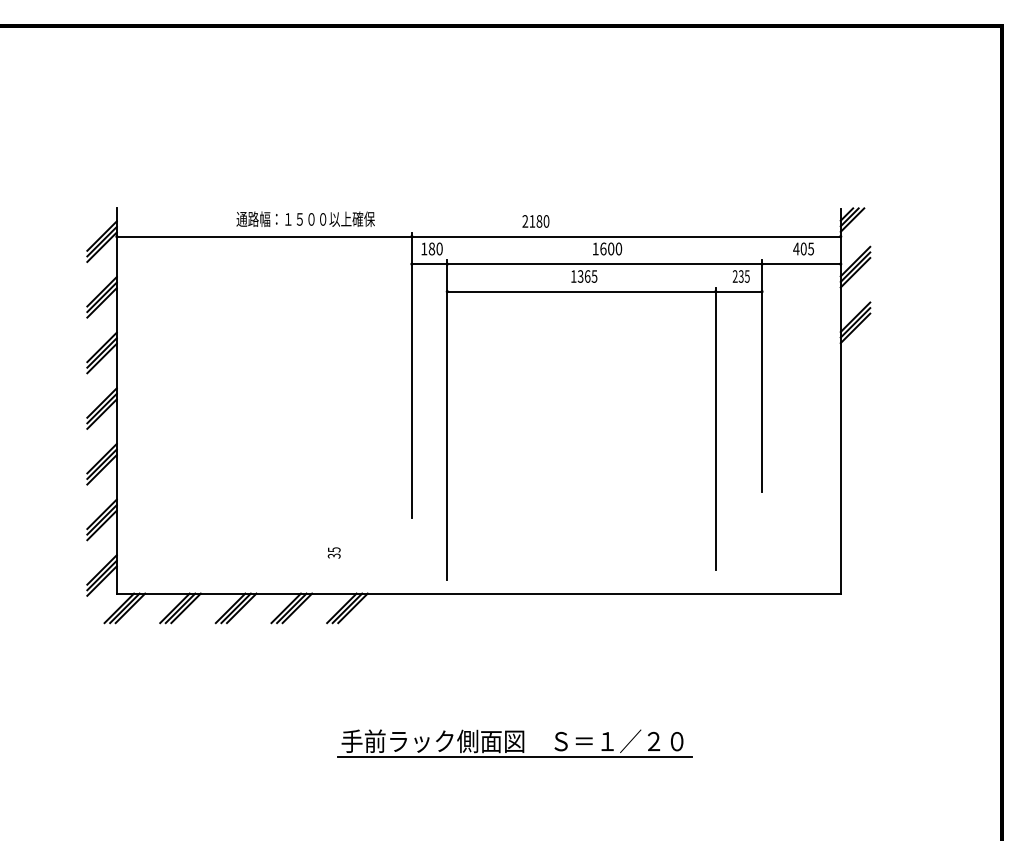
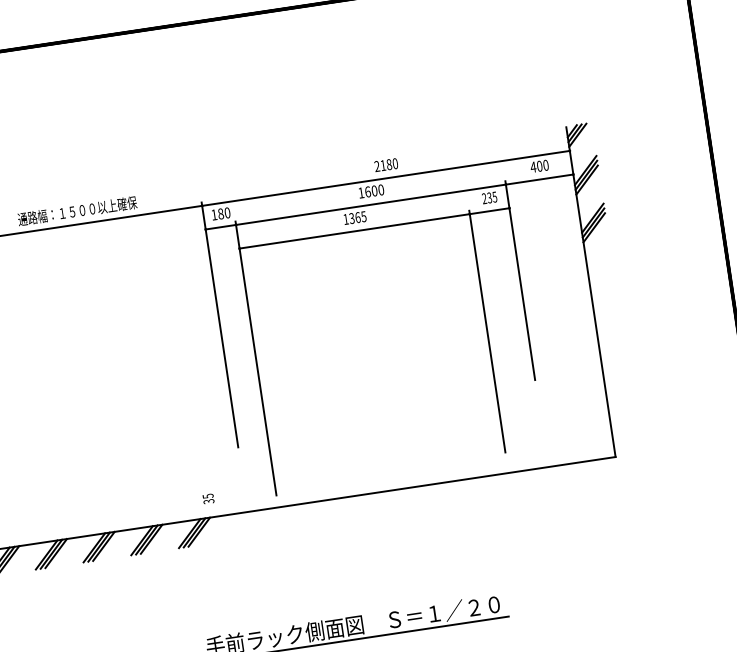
text: (305, 218) -> (77, 210), moved
text: (535, 221) -> (385, 165), moved
text: (811, 248) -> (546, 164), 405 -> 400
text: (333, 552) -> (207, 498), moved

